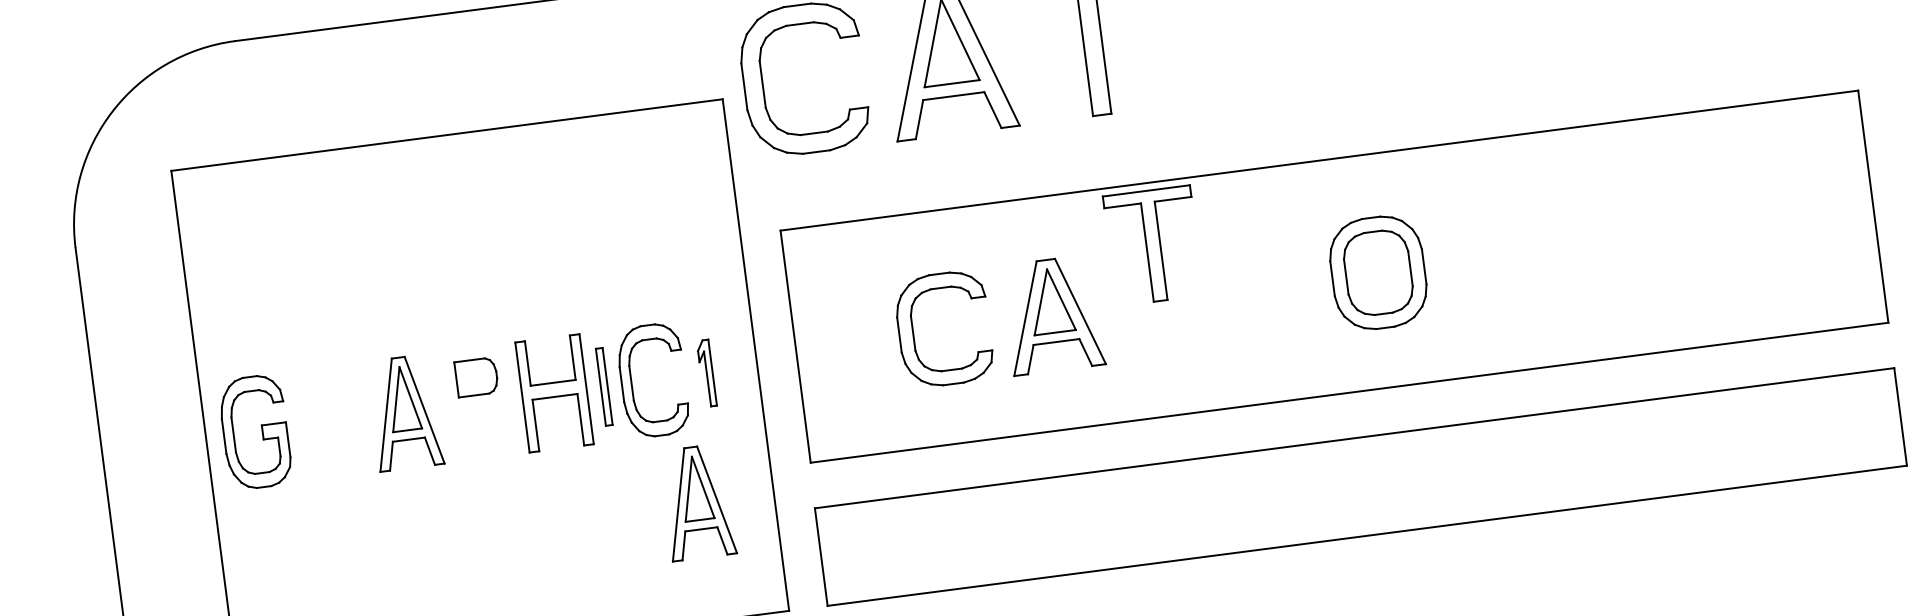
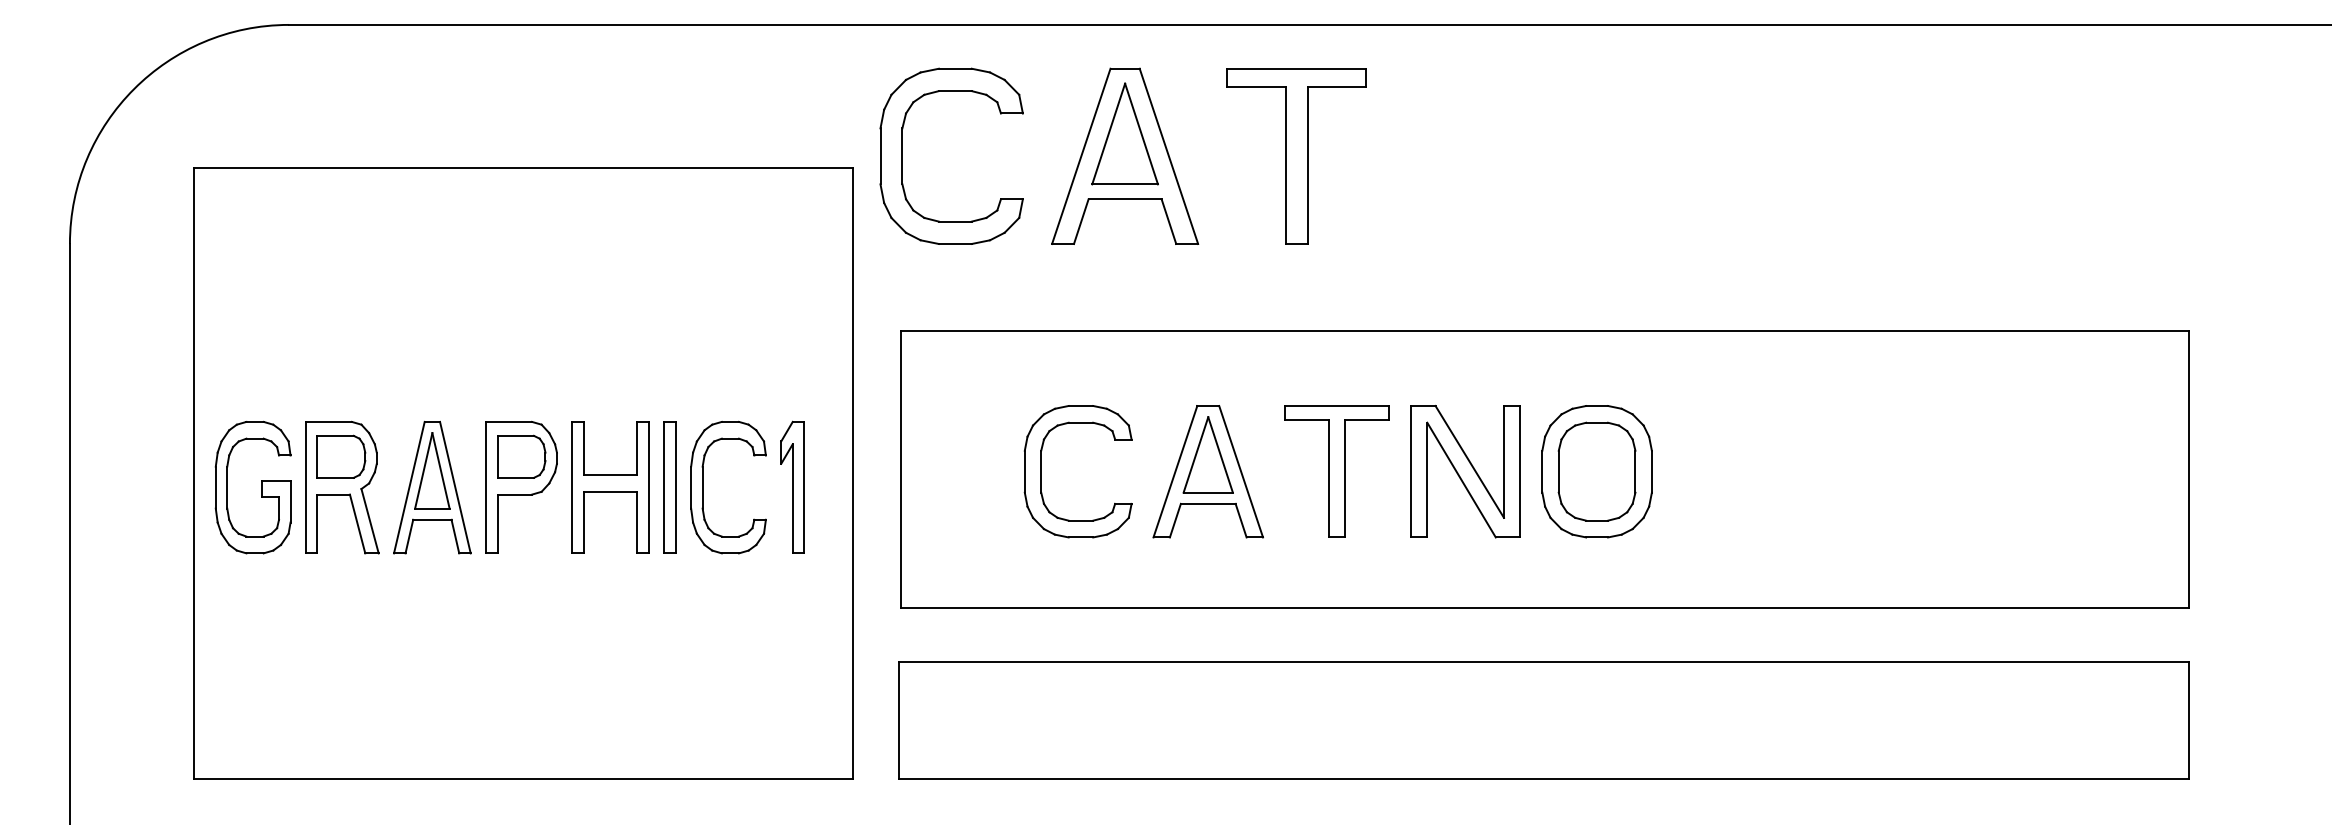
part: (1153, 245) -> (1336, 471), moved
part: (1268, 286) -> (1465, 471), added
part: (706, 372) -> (792, 486), size x1.67
part: (603, 386) -> (669, 487), size x1.43
part: (479, 402) -> (521, 486), added
part: (330, 422) -> (342, 487), added
part: (697, 502) -> (762, 637), removed

